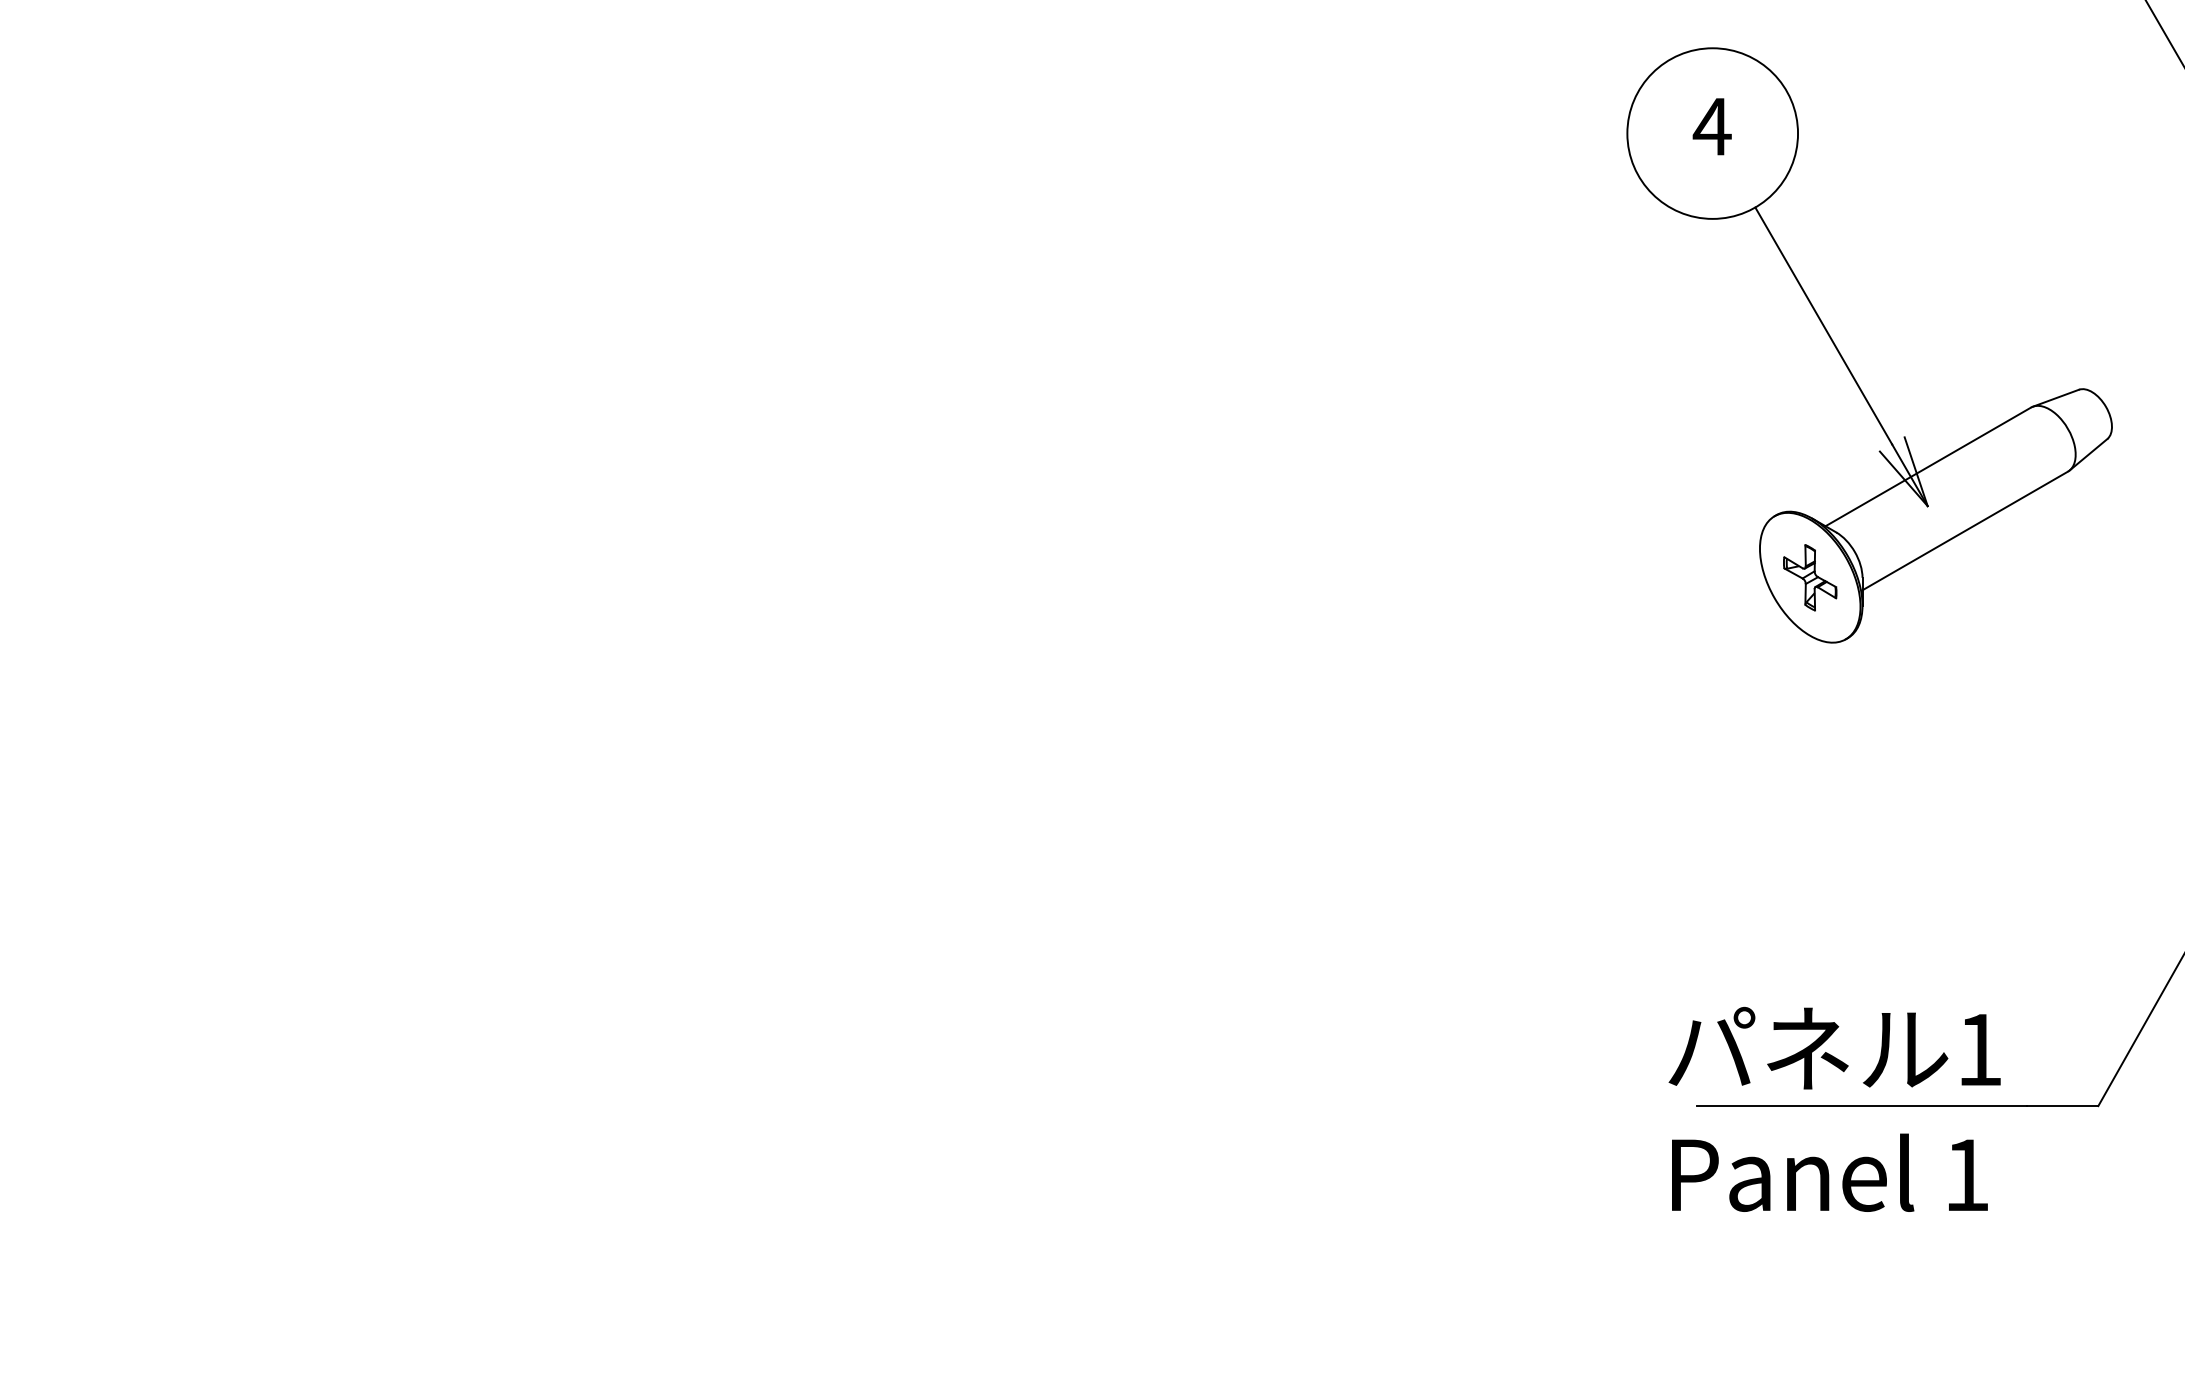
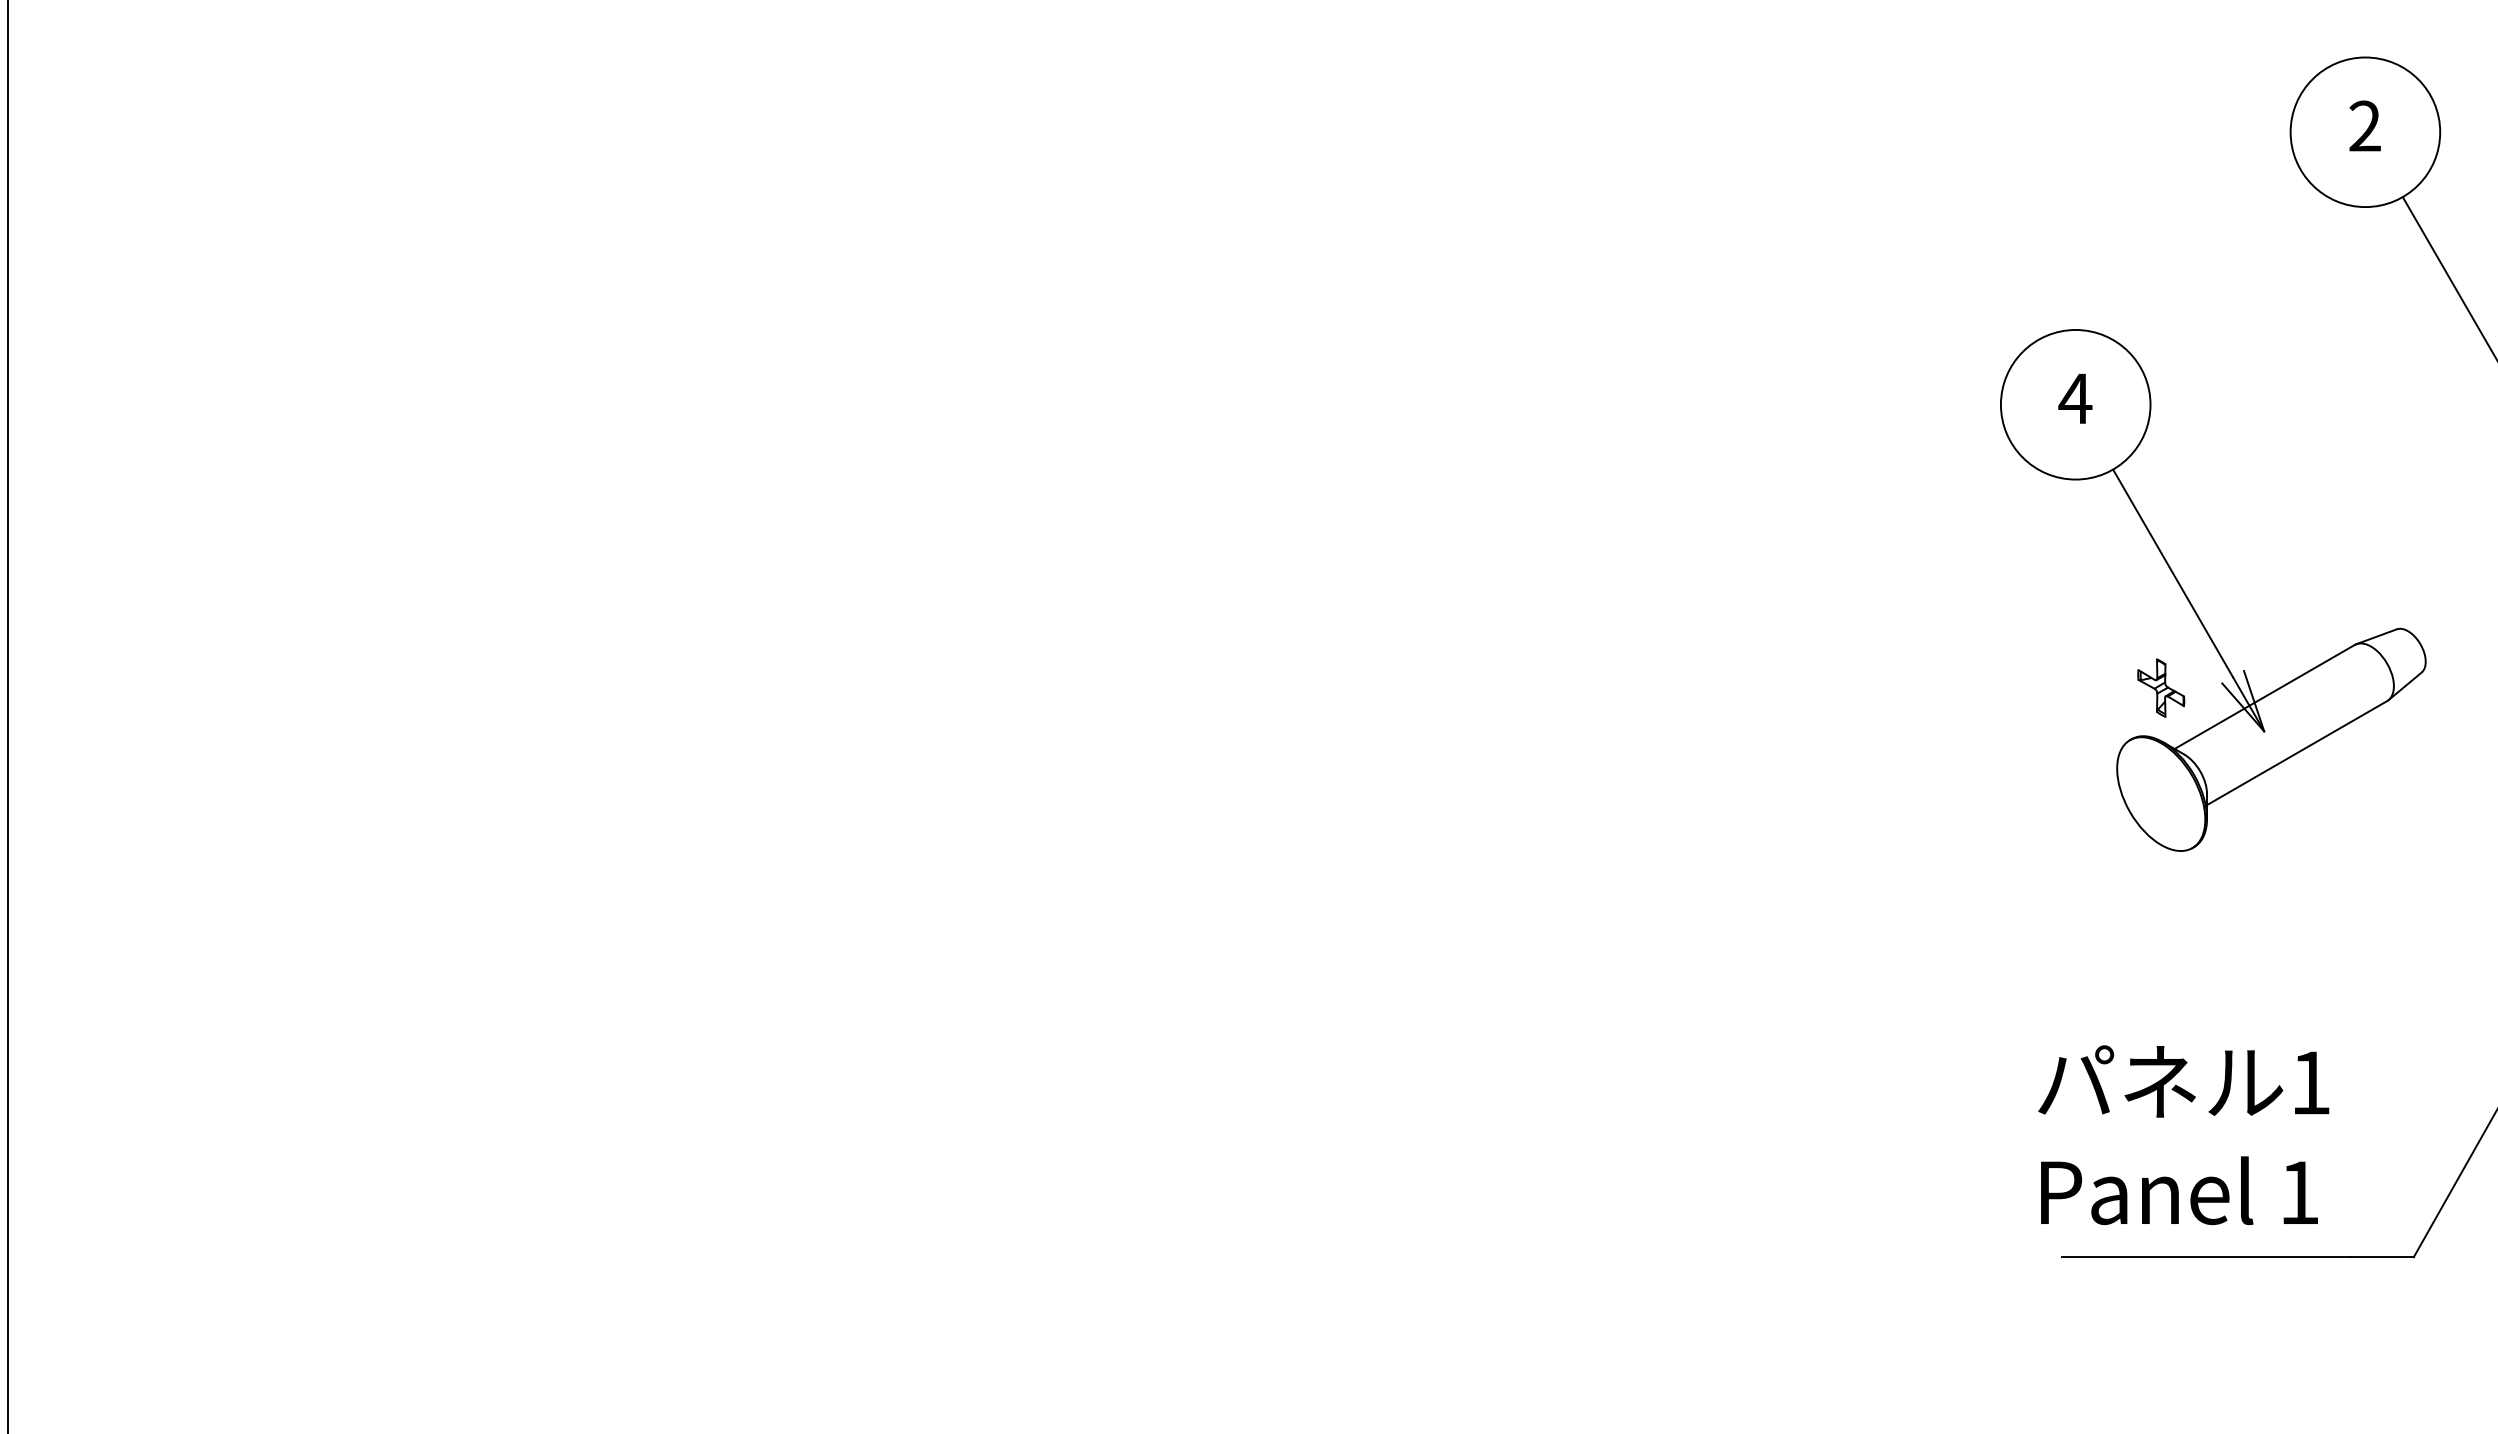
part: (1810, 577) -> (2161, 687), moved
text: (1834, 1109) -> (2183, 1135), moved

